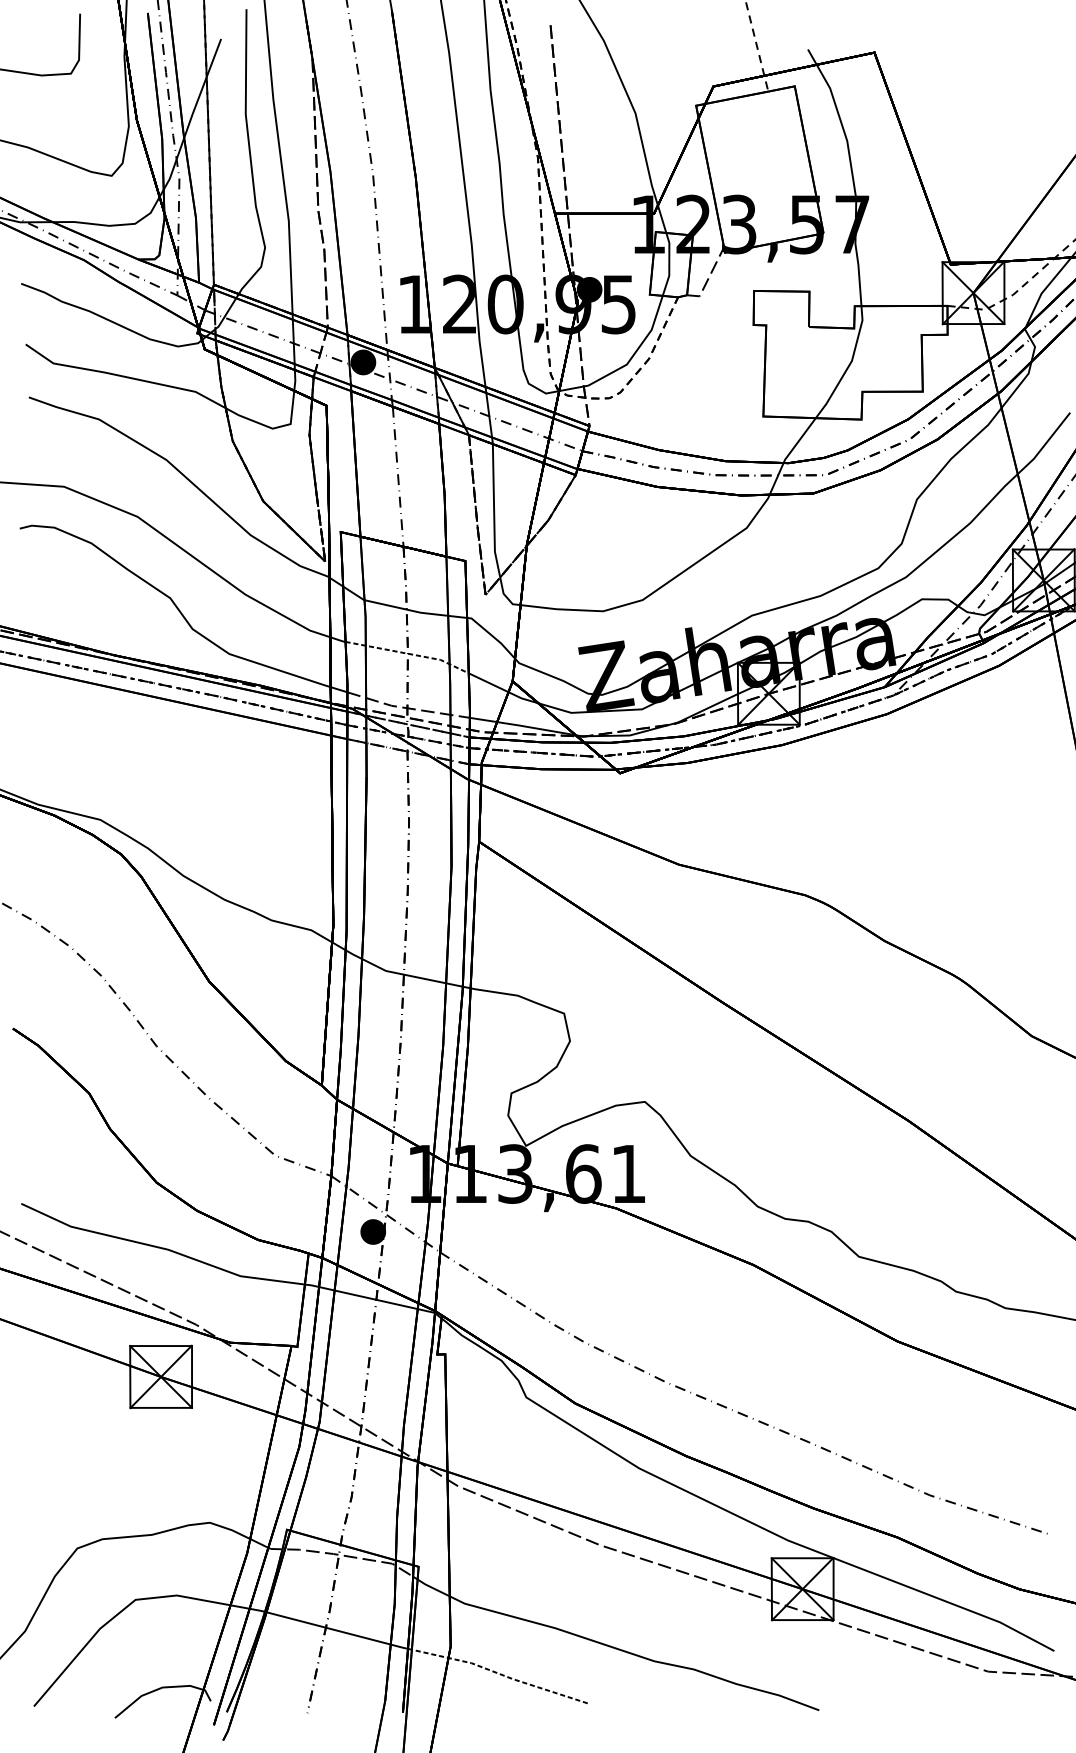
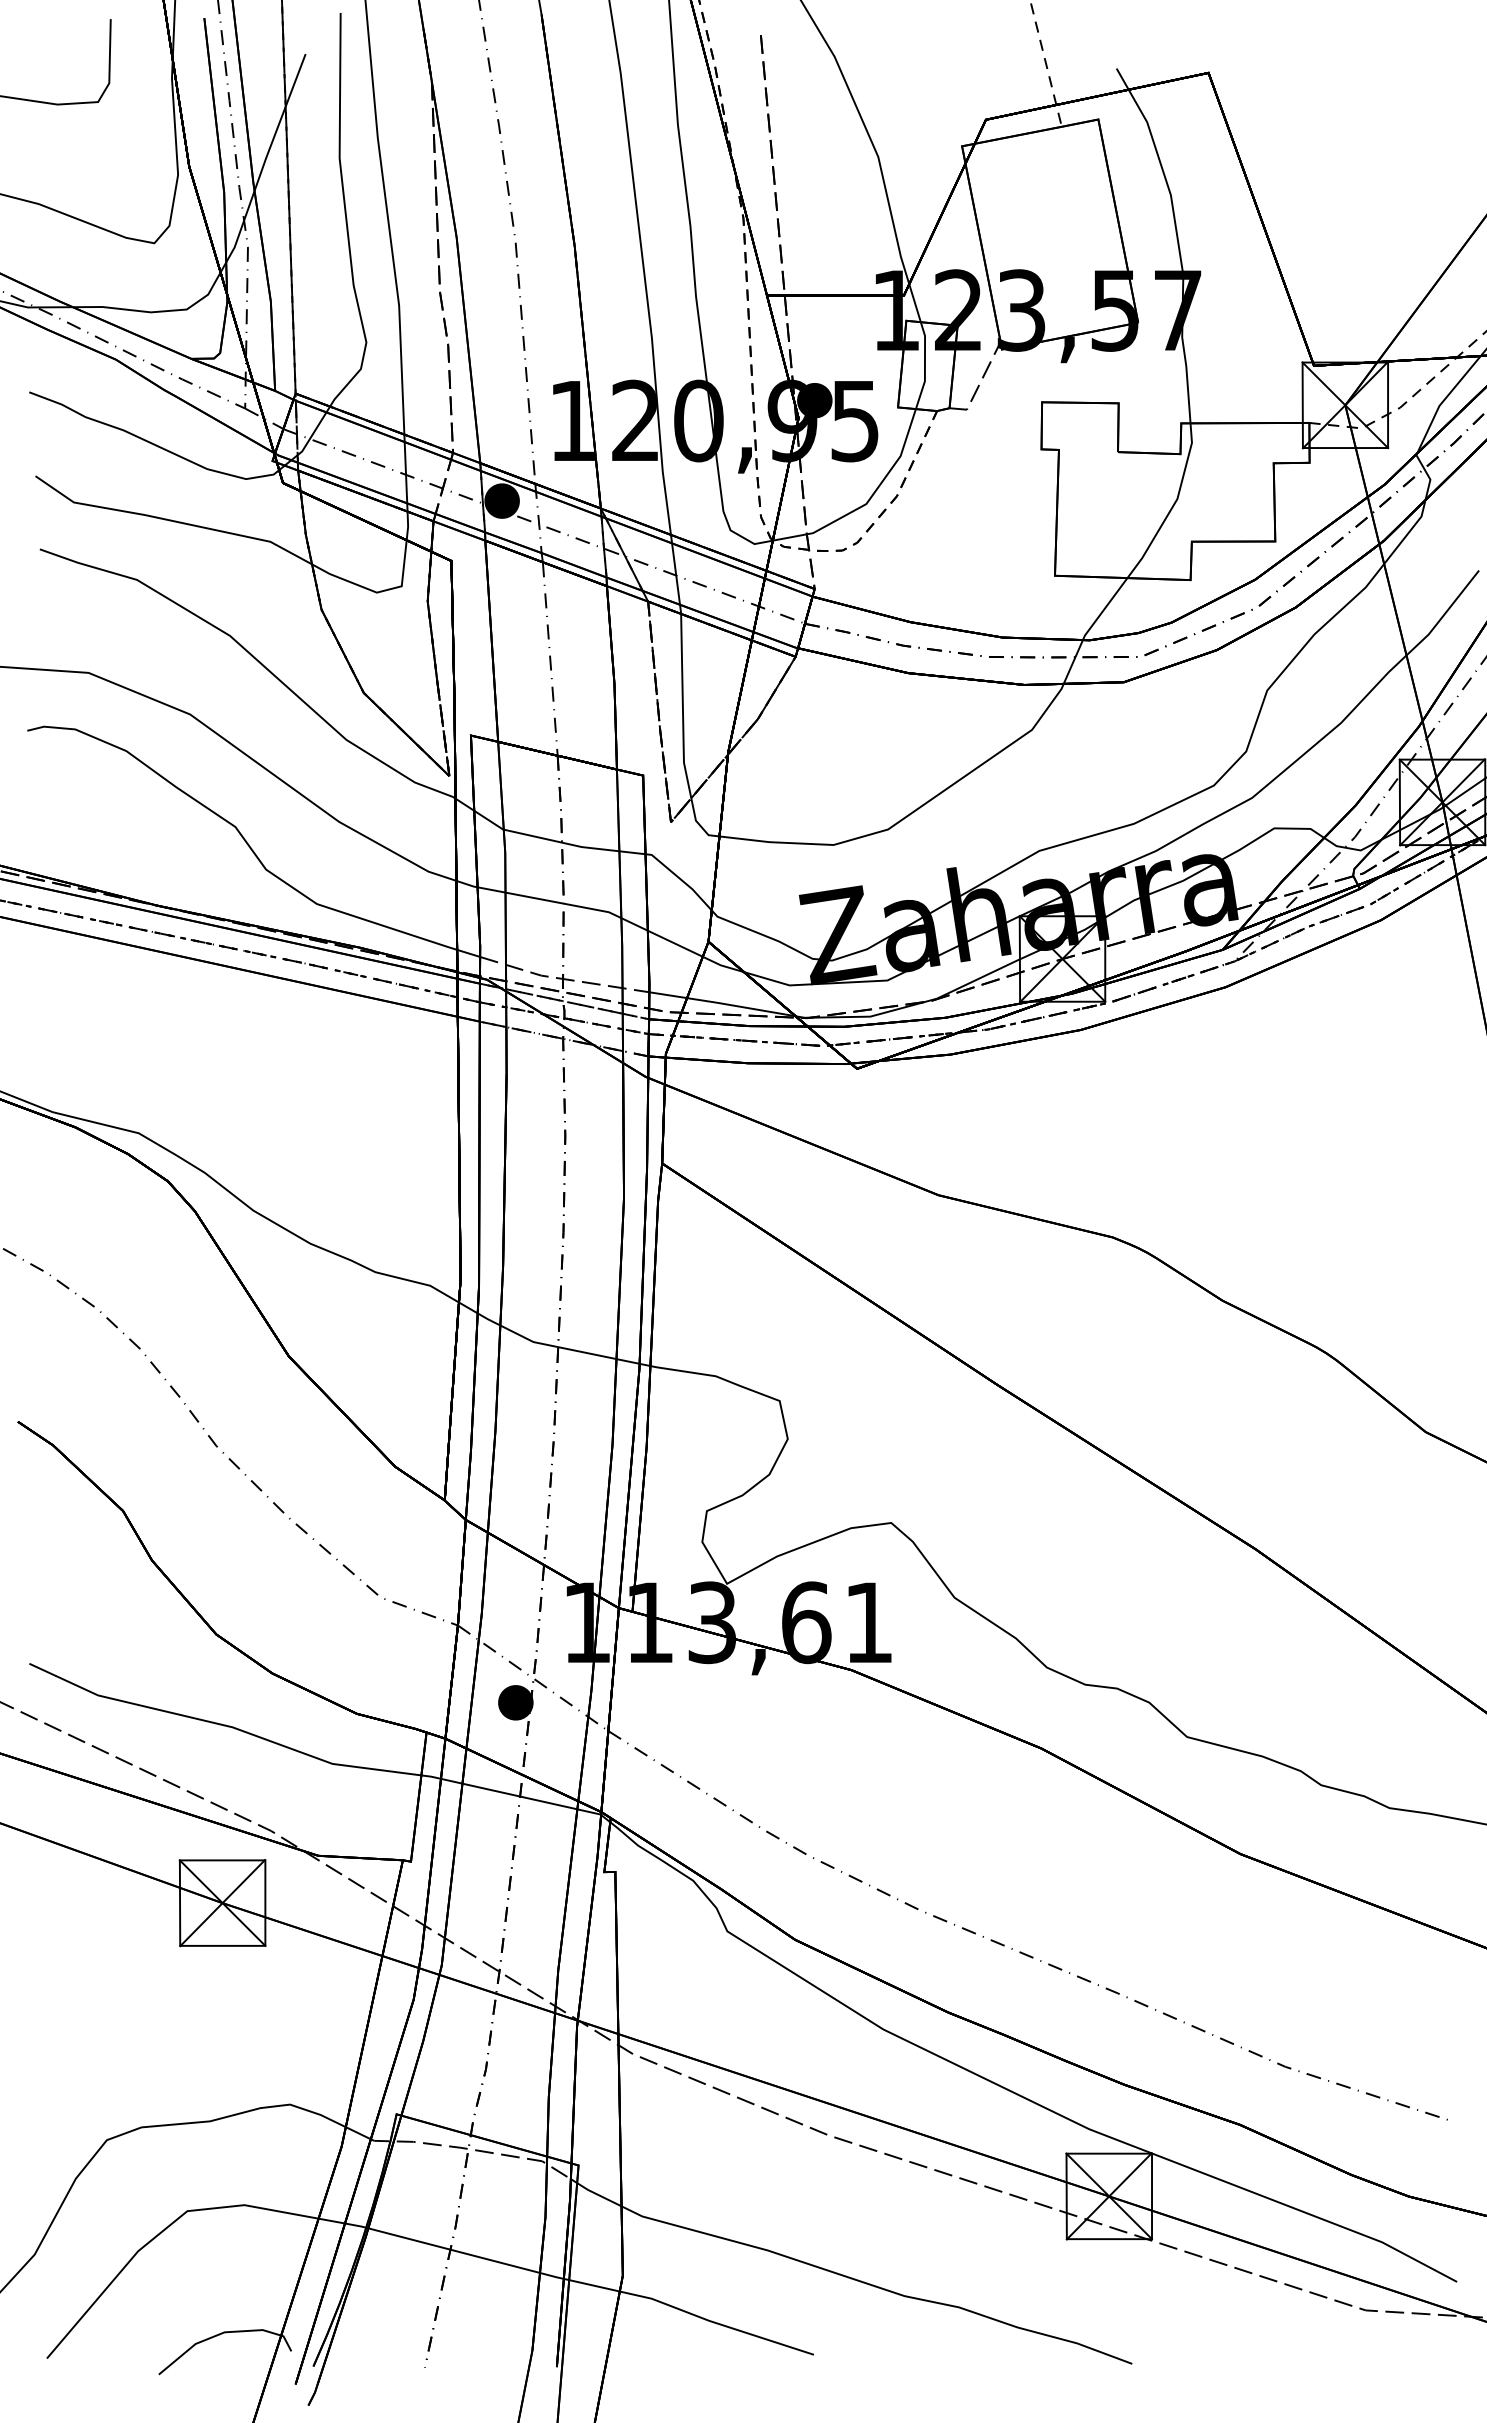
line: (409, 654) -> (565, 904), dashed -> solid
line: (498, 1673) -> (689, 2313), dashed -> solid

